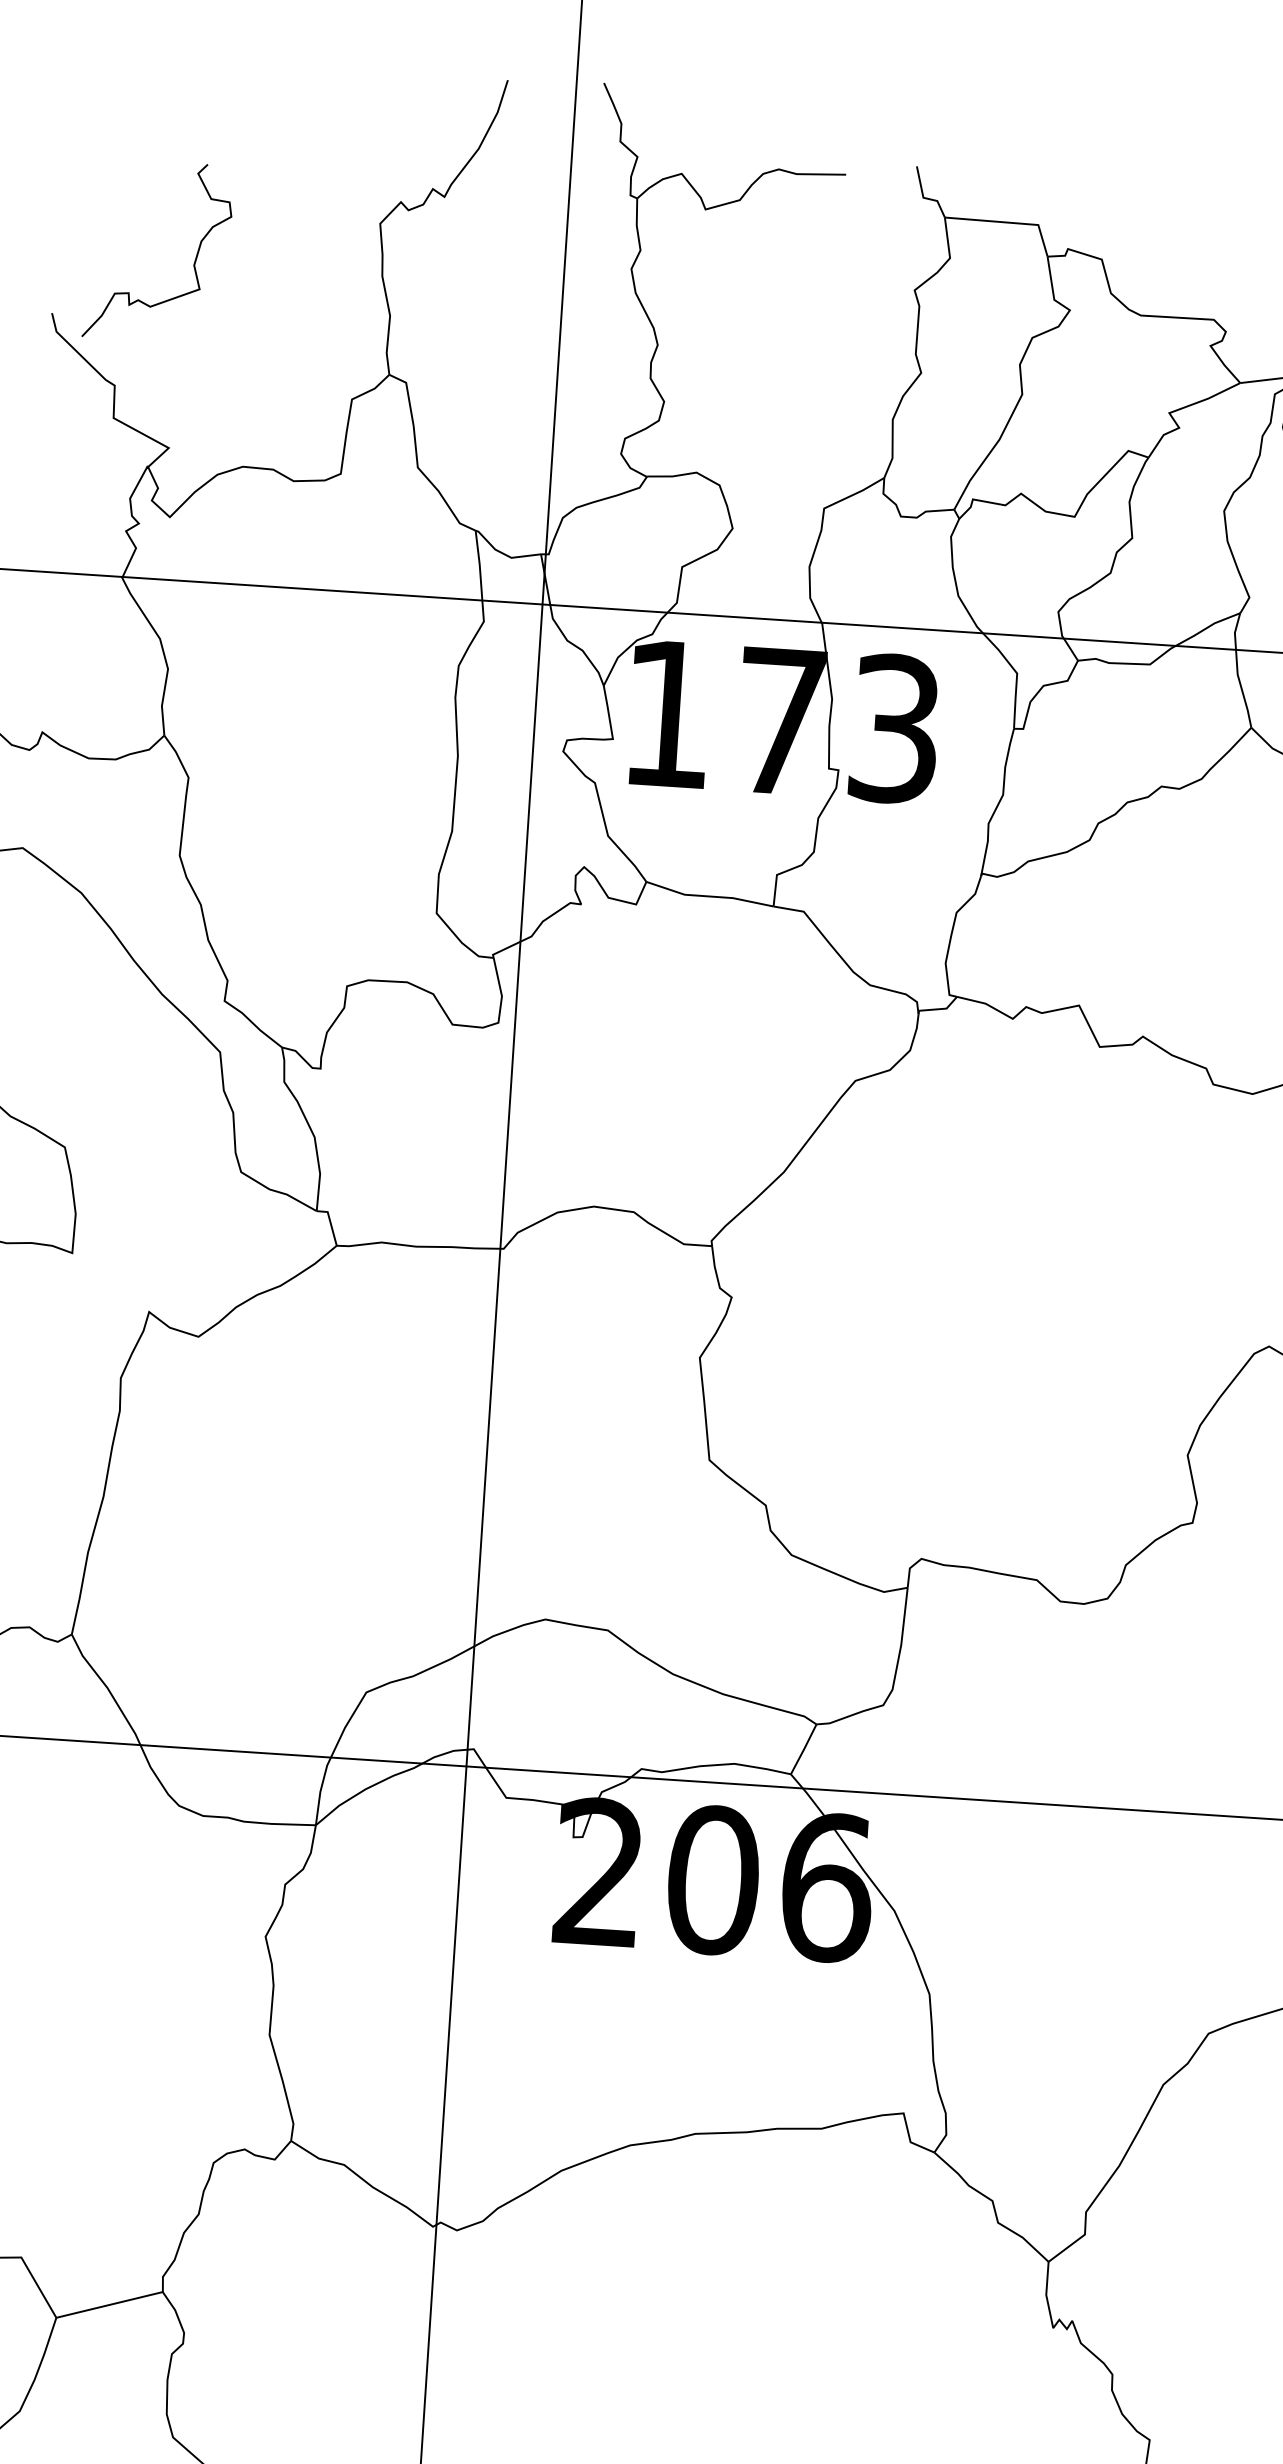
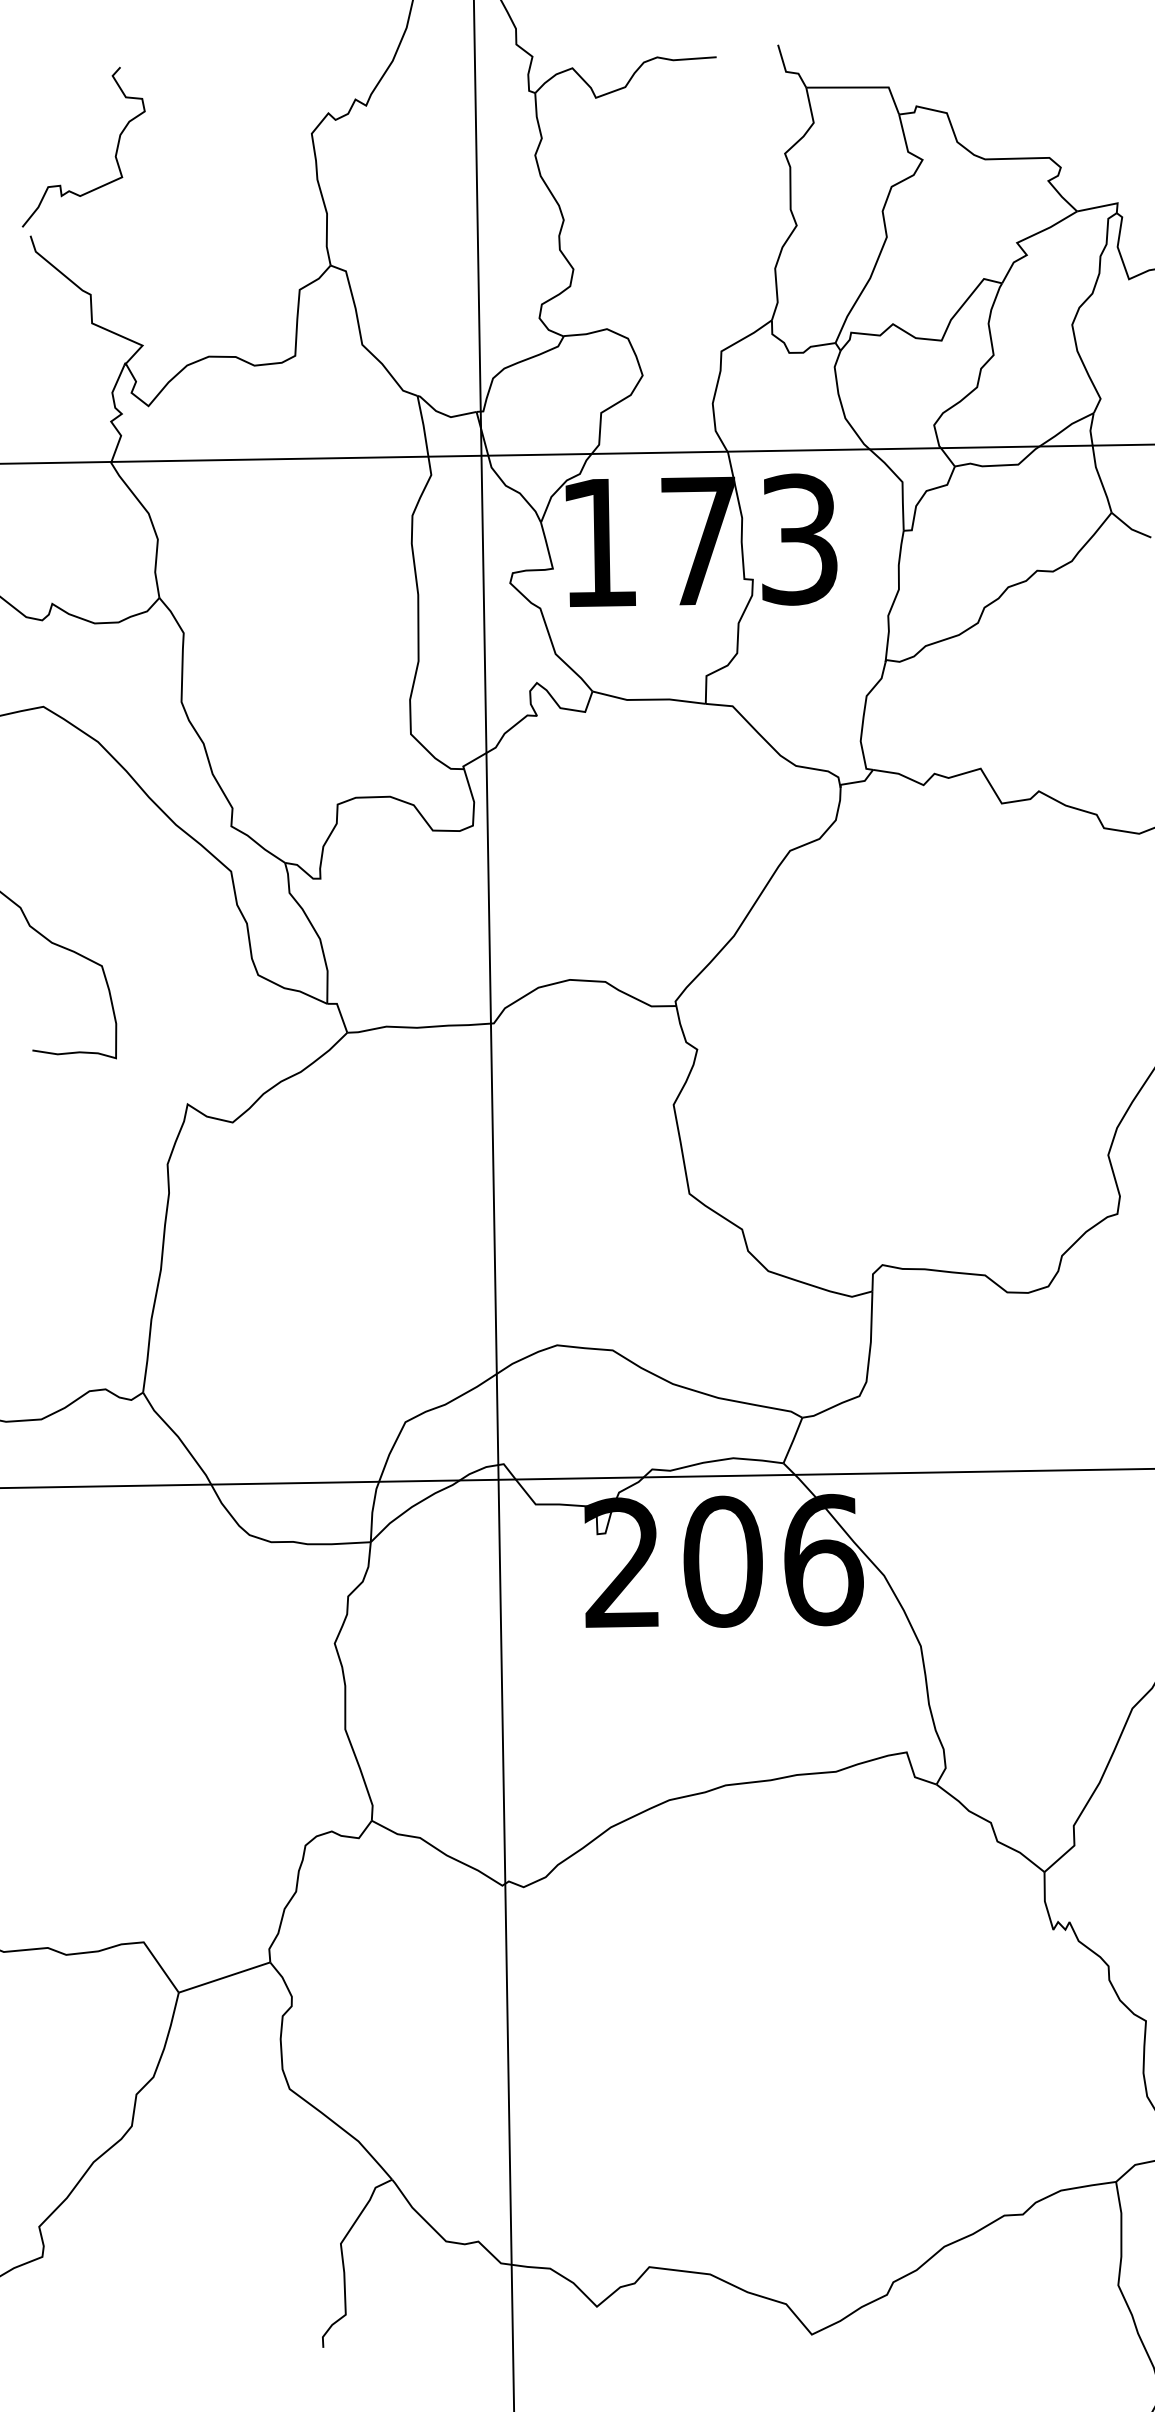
curve: (194, 259) -> (115, 151), moved

